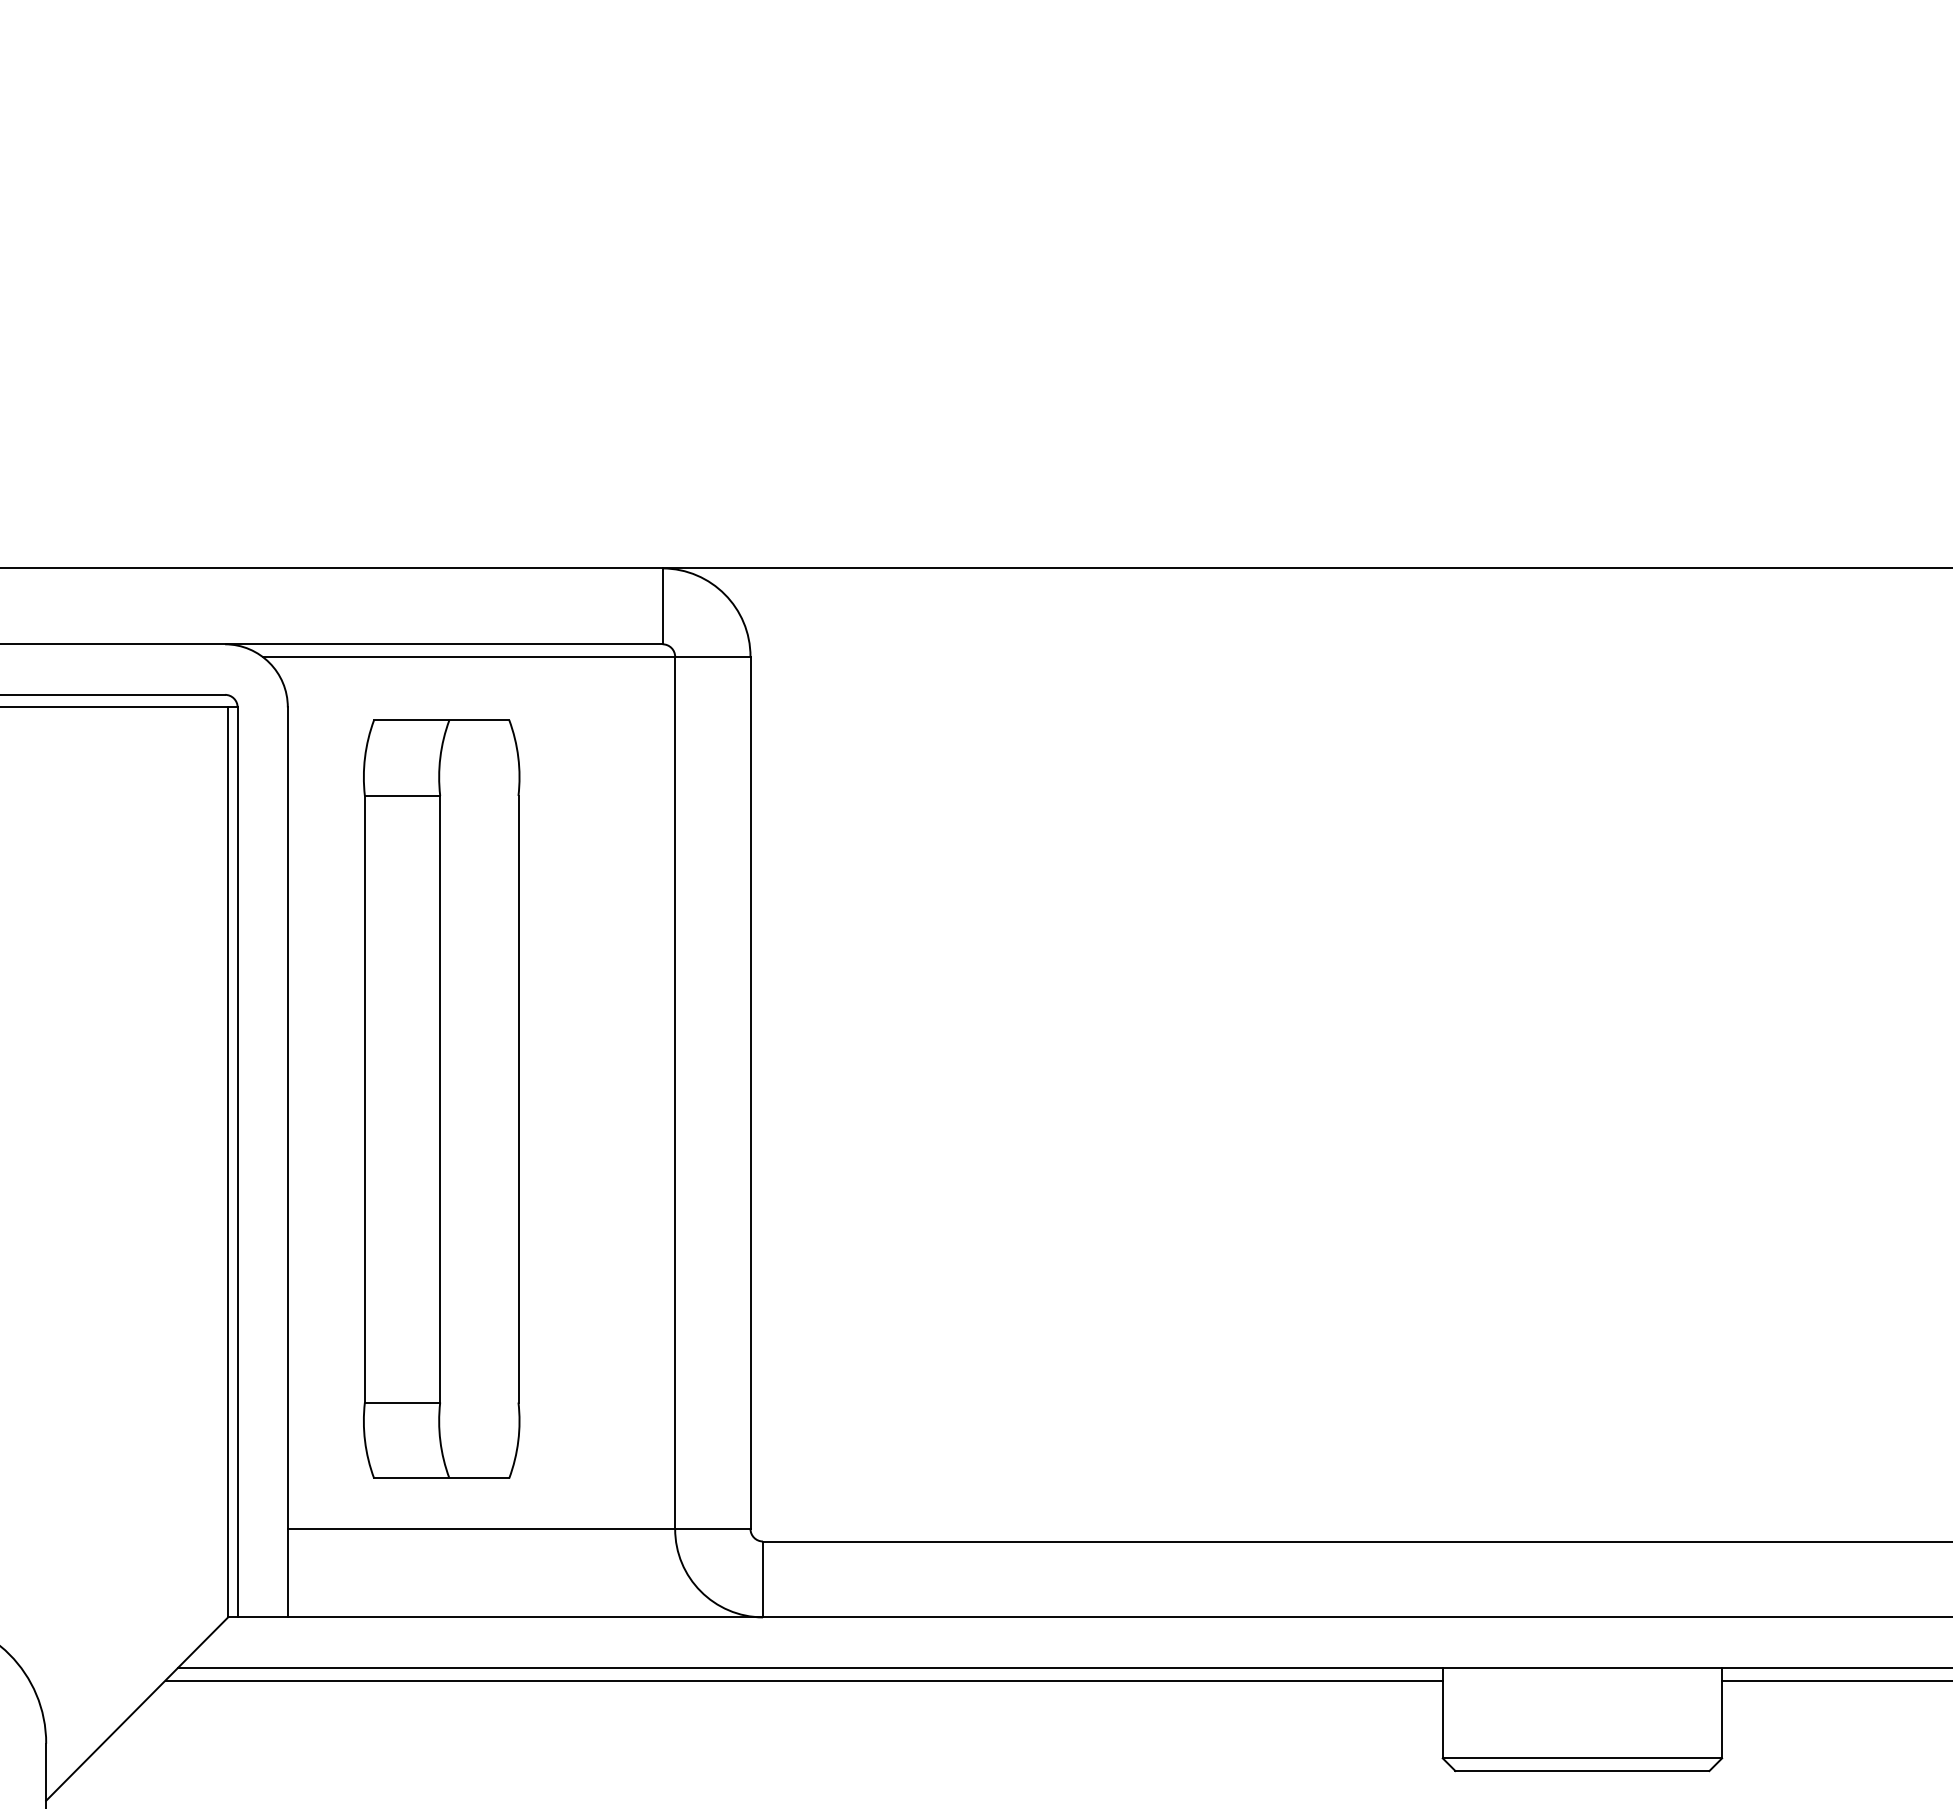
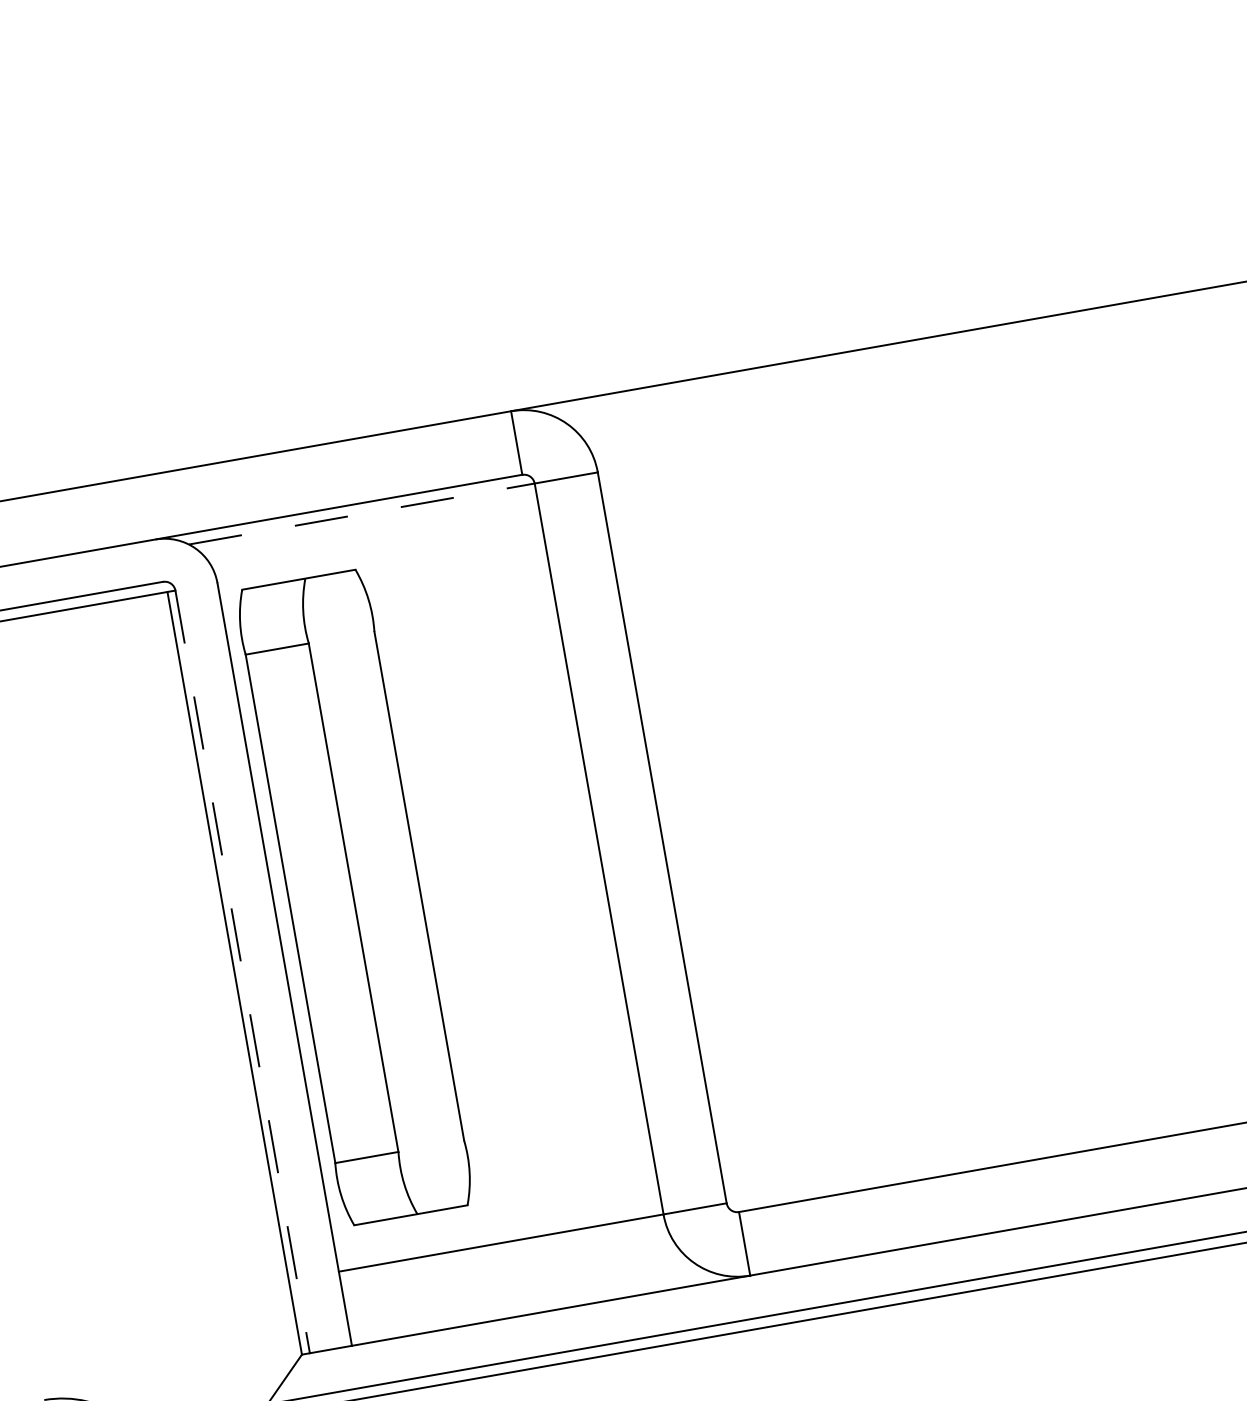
line: (469, 656) -> (362, 513), solid -> dashed
part: (441, 1098) -> (354, 896), moved
line: (237, 1162) -> (242, 972), solid -> dashed

